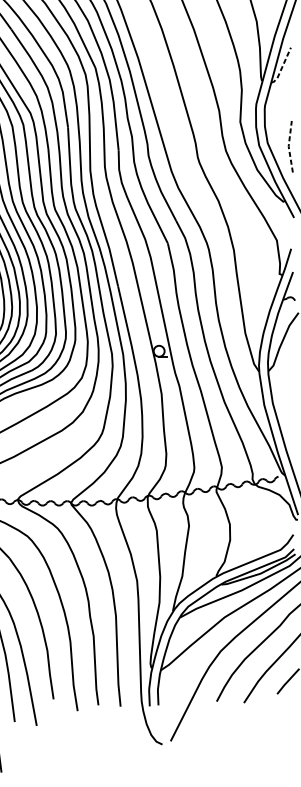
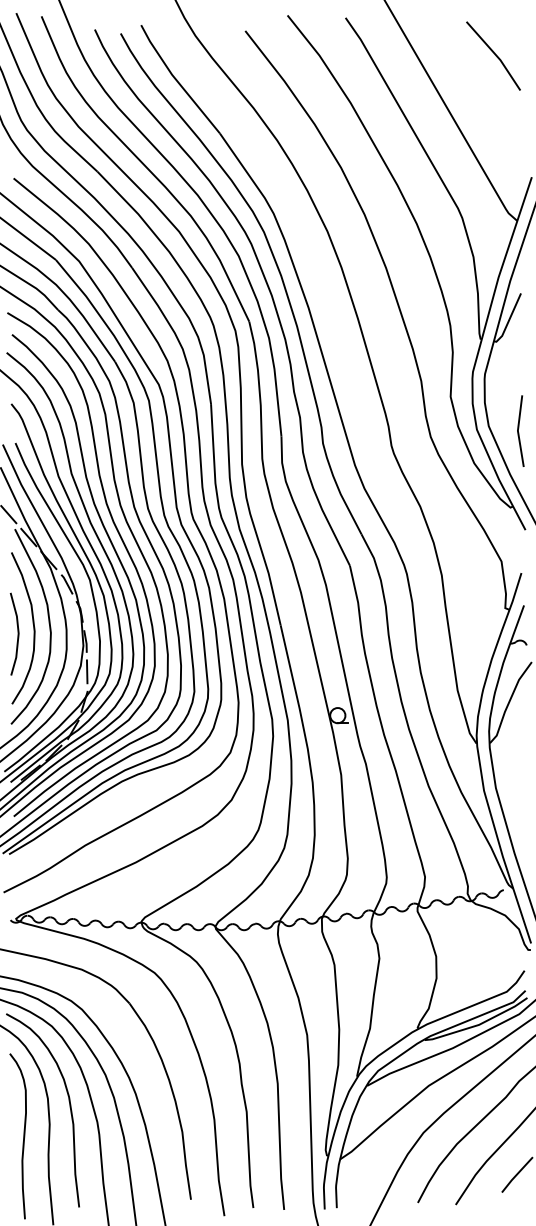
line: (282, 67) -> (509, 320), dashed -> solid
line: (288, 146) -> (517, 430), dashed -> solid

